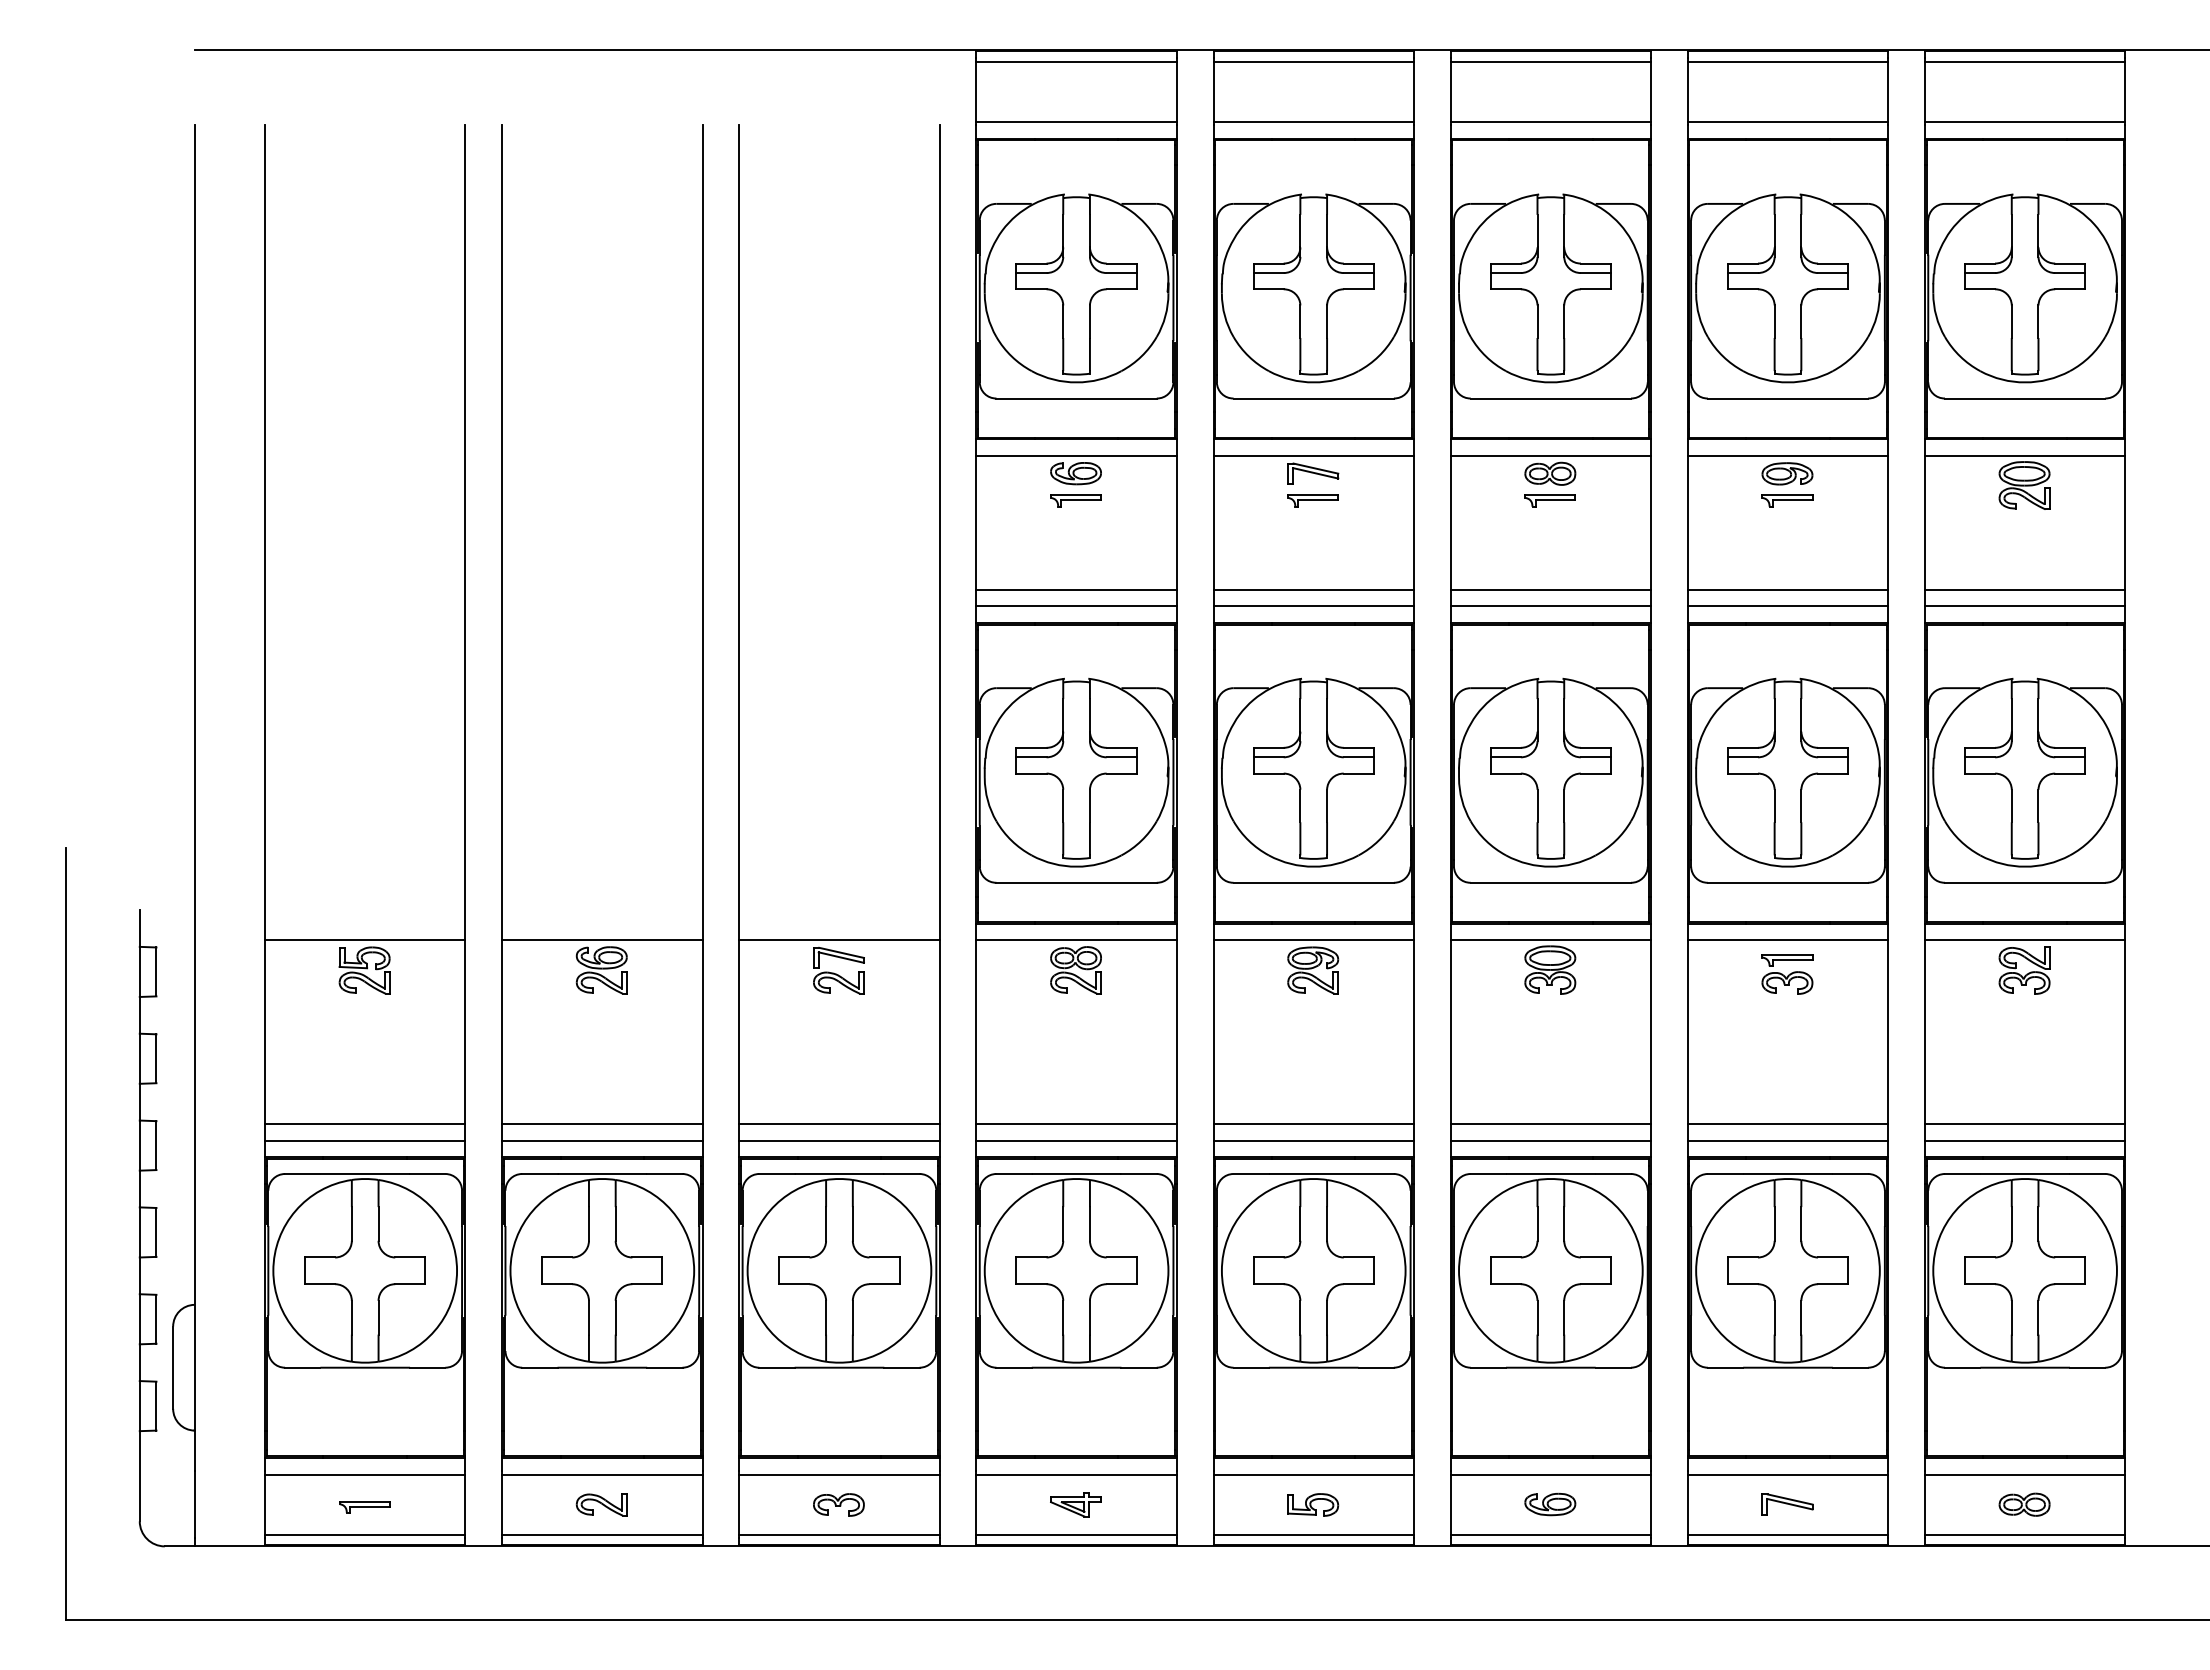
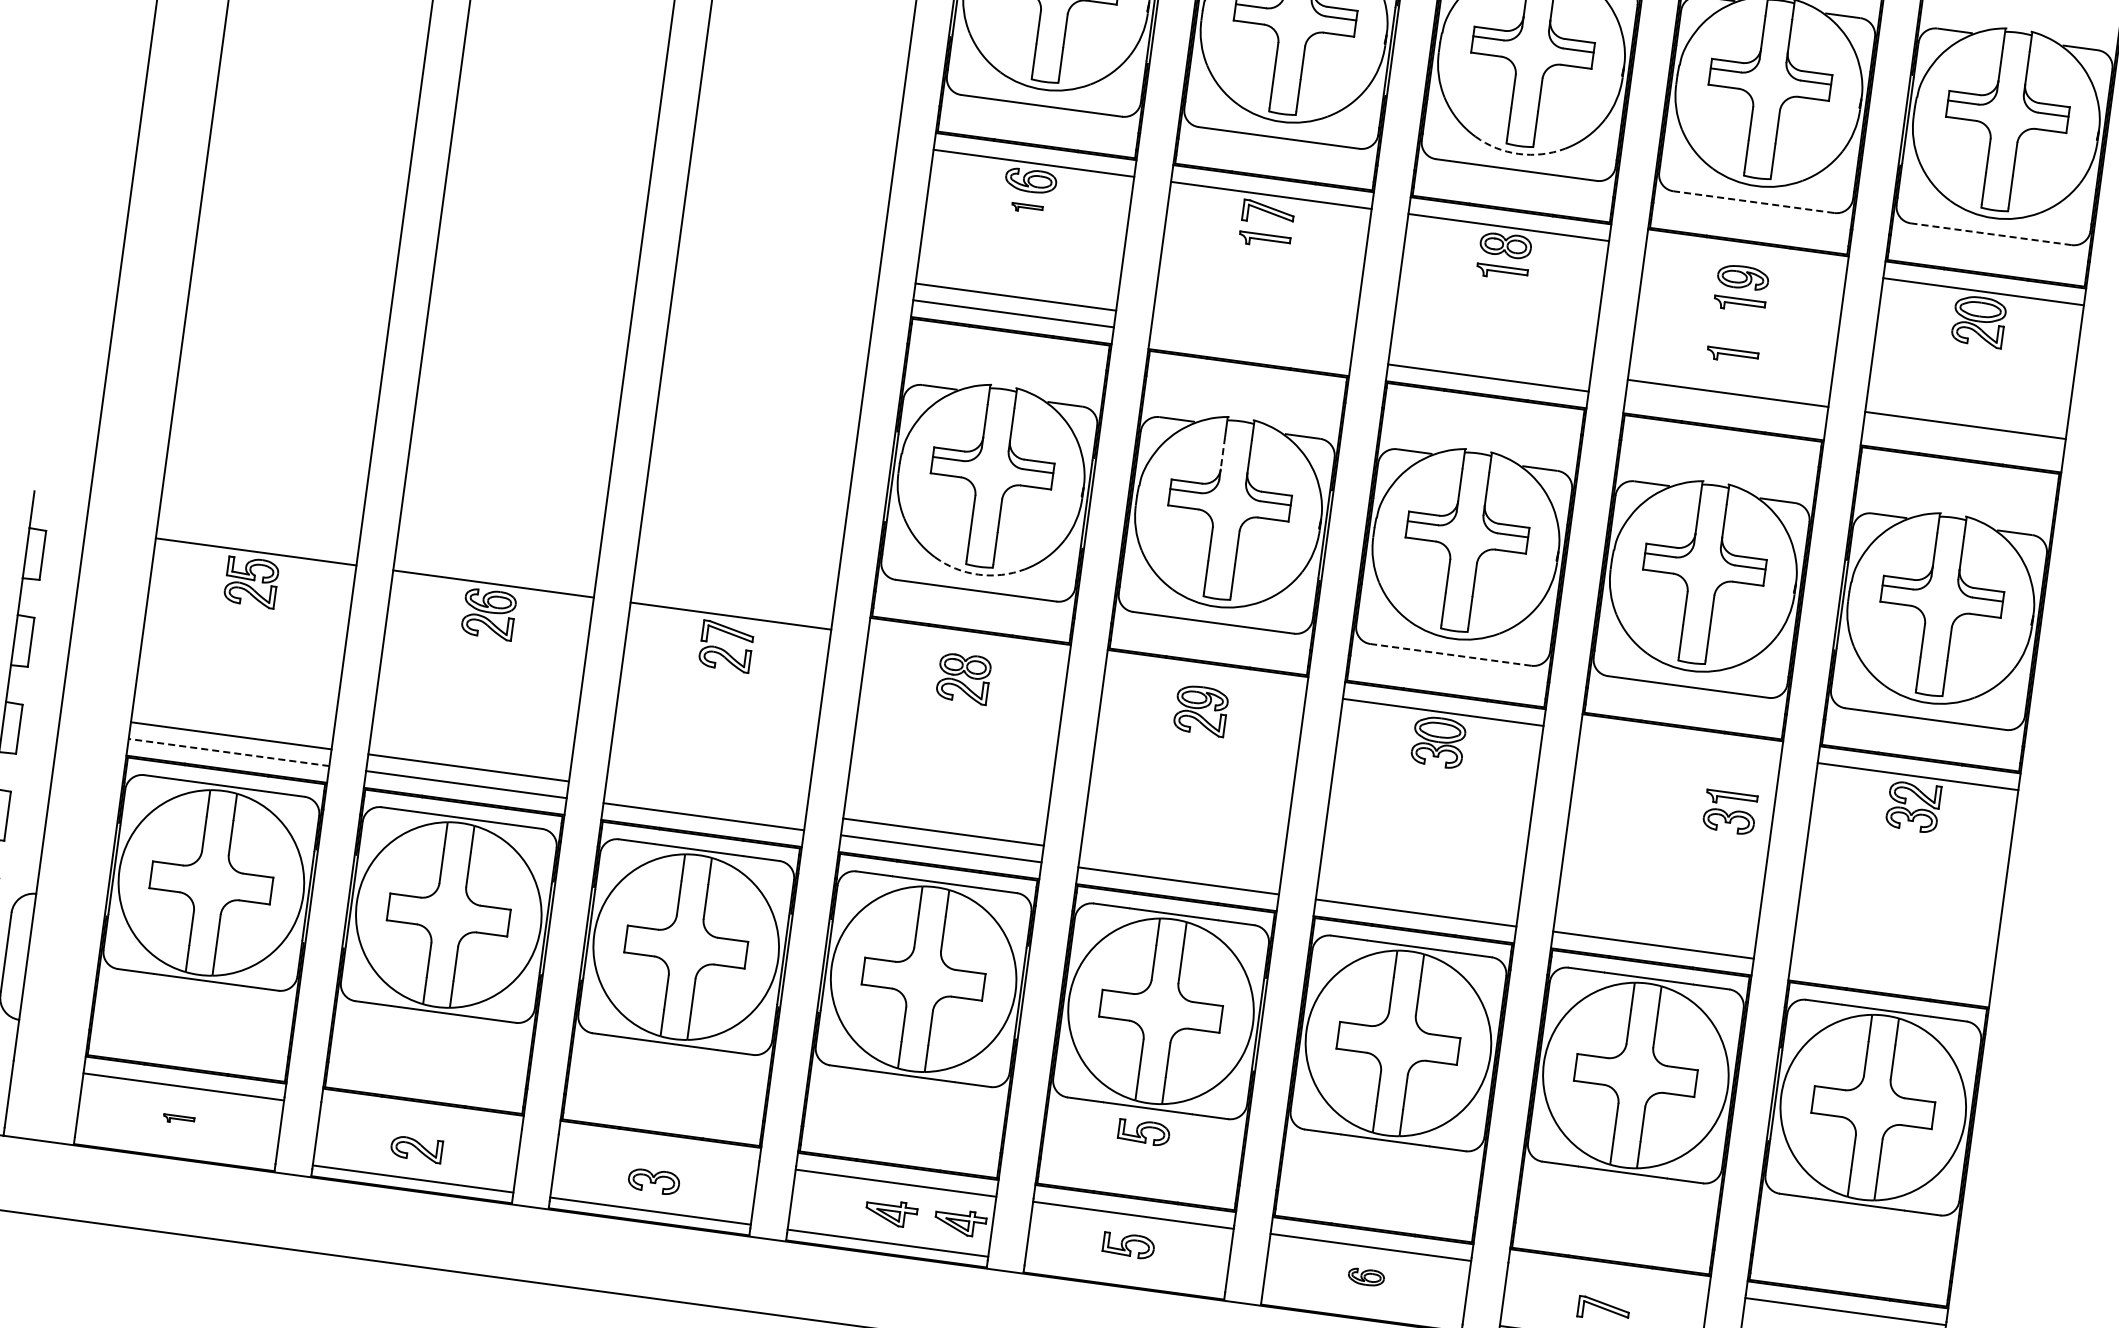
arc: (1550, 382) -> (1518, 153), solid -> dashed
line: (1787, 398) -> (1753, 202), solid -> dashed
line: (2024, 398) -> (1990, 234), solid -> dashed
line: (1787, 455) -> (1745, 259), removed
part: (1075, 500) -> (1026, 207), size x0.6
part: (1787, 551) -> (1732, 355), added
line: (1313, 589) -> (1253, 329), removed
line: (1550, 589) -> (1490, 361), removed
line: (1313, 606) -> (1250, 346), removed
line: (1787, 606) -> (1725, 410), removed
line: (2024, 606) -> (1962, 442), removed
line: (1300, 715) -> (1222, 453), solid -> dashed
arc: (1076, 866) -> (978, 574), solid -> dashed
line: (1550, 882) -> (1450, 654), solid -> dashed
line: (1076, 940) -> (968, 648), removed
line: (1313, 940) -> (1205, 680), removed
line: (1787, 940) -> (1680, 744), removed
part: (1787, 974) -> (1730, 812), moved
line: (839, 1123) -> (706, 799), removed
line: (1313, 1123) -> (1180, 863), removed
line: (1550, 1123) -> (1418, 895), removed
line: (1787, 1123) -> (1655, 927), removed
line: (2024, 1123) -> (1892, 960), removed
line: (364, 1140) -> (228, 752), solid -> dashed
line: (2024, 1140) -> (1890, 977), removed
part: (1313, 1391) -> (1144, 1132), added
line: (602, 1474) -> (421, 1118), removed
line: (839, 1474) -> (658, 1151), removed
line: (1787, 1474) -> (1607, 1279), removed
part: (1144, 1504) -> (959, 1222), added
part: (1550, 1504) -> (1366, 1277), size x0.7
part: (364, 1507) -> (178, 1119), size x0.6
line: (365, 1534) -> (176, 1146), removed
line: (1313, 1534) -> (1125, 1275), removed
line: (1550, 1534) -> (1362, 1307), removed

